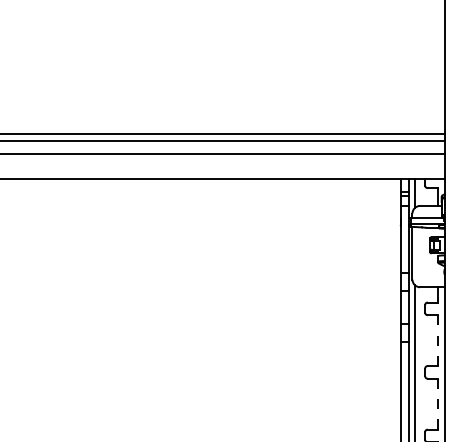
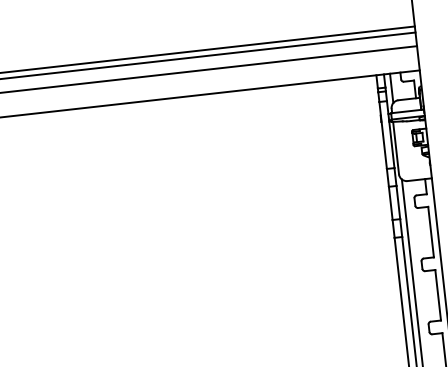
line: (437, 340) -> (430, 232), dashed -> solid
line: (437, 403) -> (437, 294), dashed -> solid

